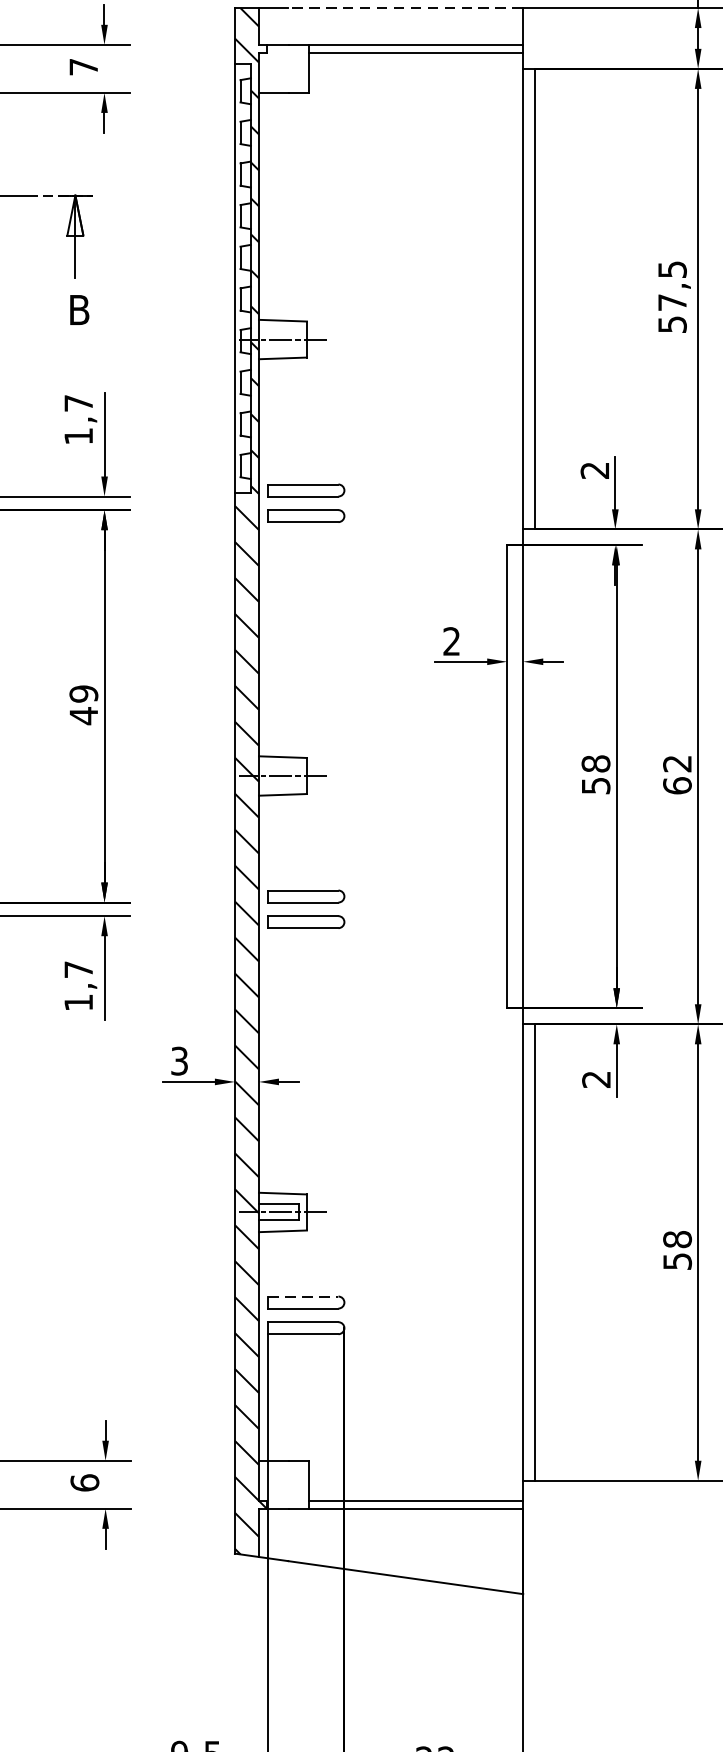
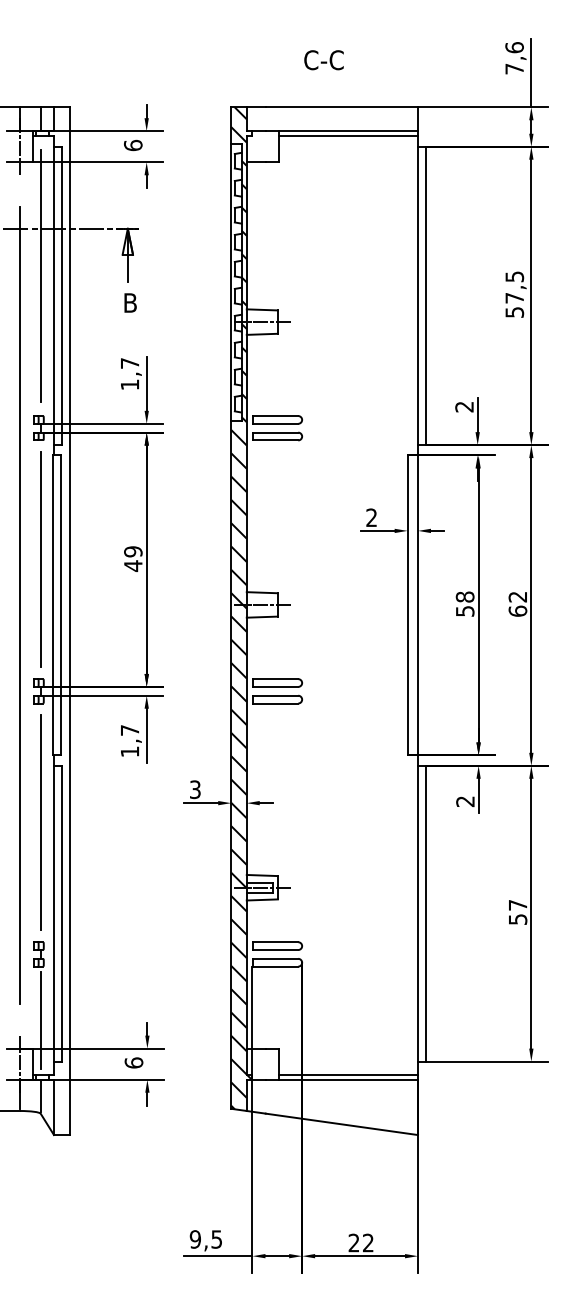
line: (405, 8) -> (341, 107), dashed -> solid
text: (84, 66) -> (133, 145), 7 -> 6
text: (676, 1238) -> (517, 904), 58 -> 57
line: (303, 1296) -> (275, 942), dashed -> solid

